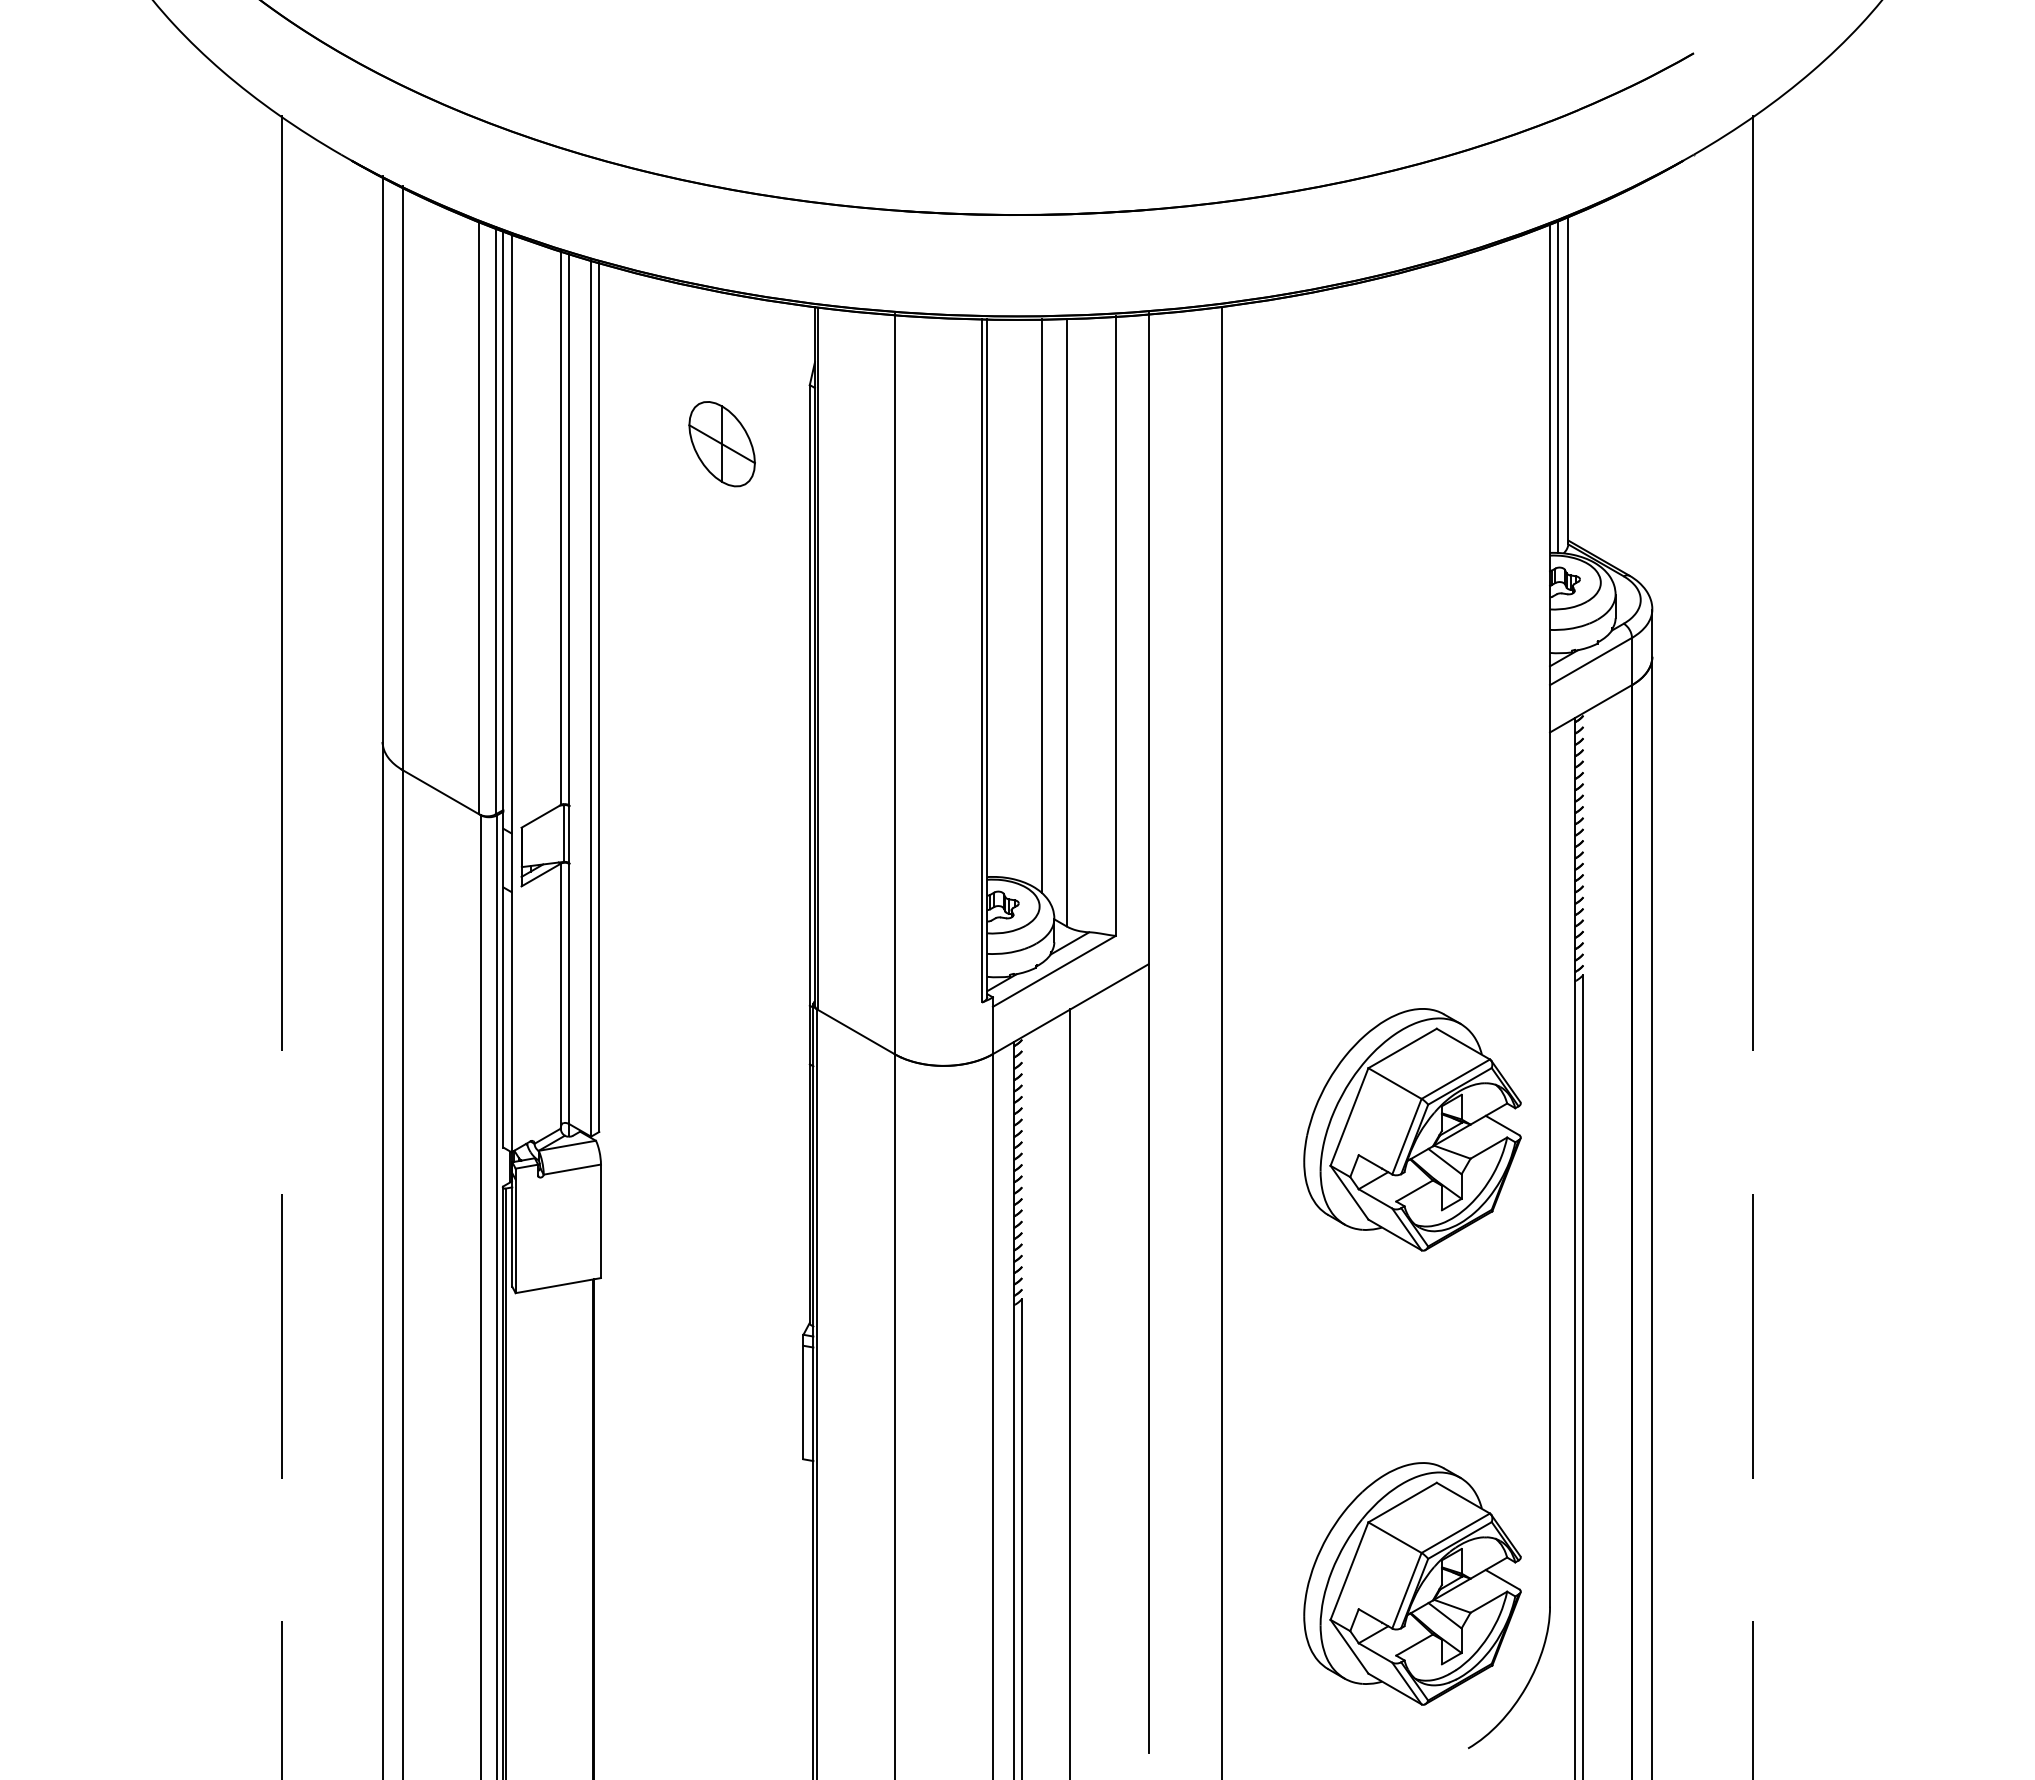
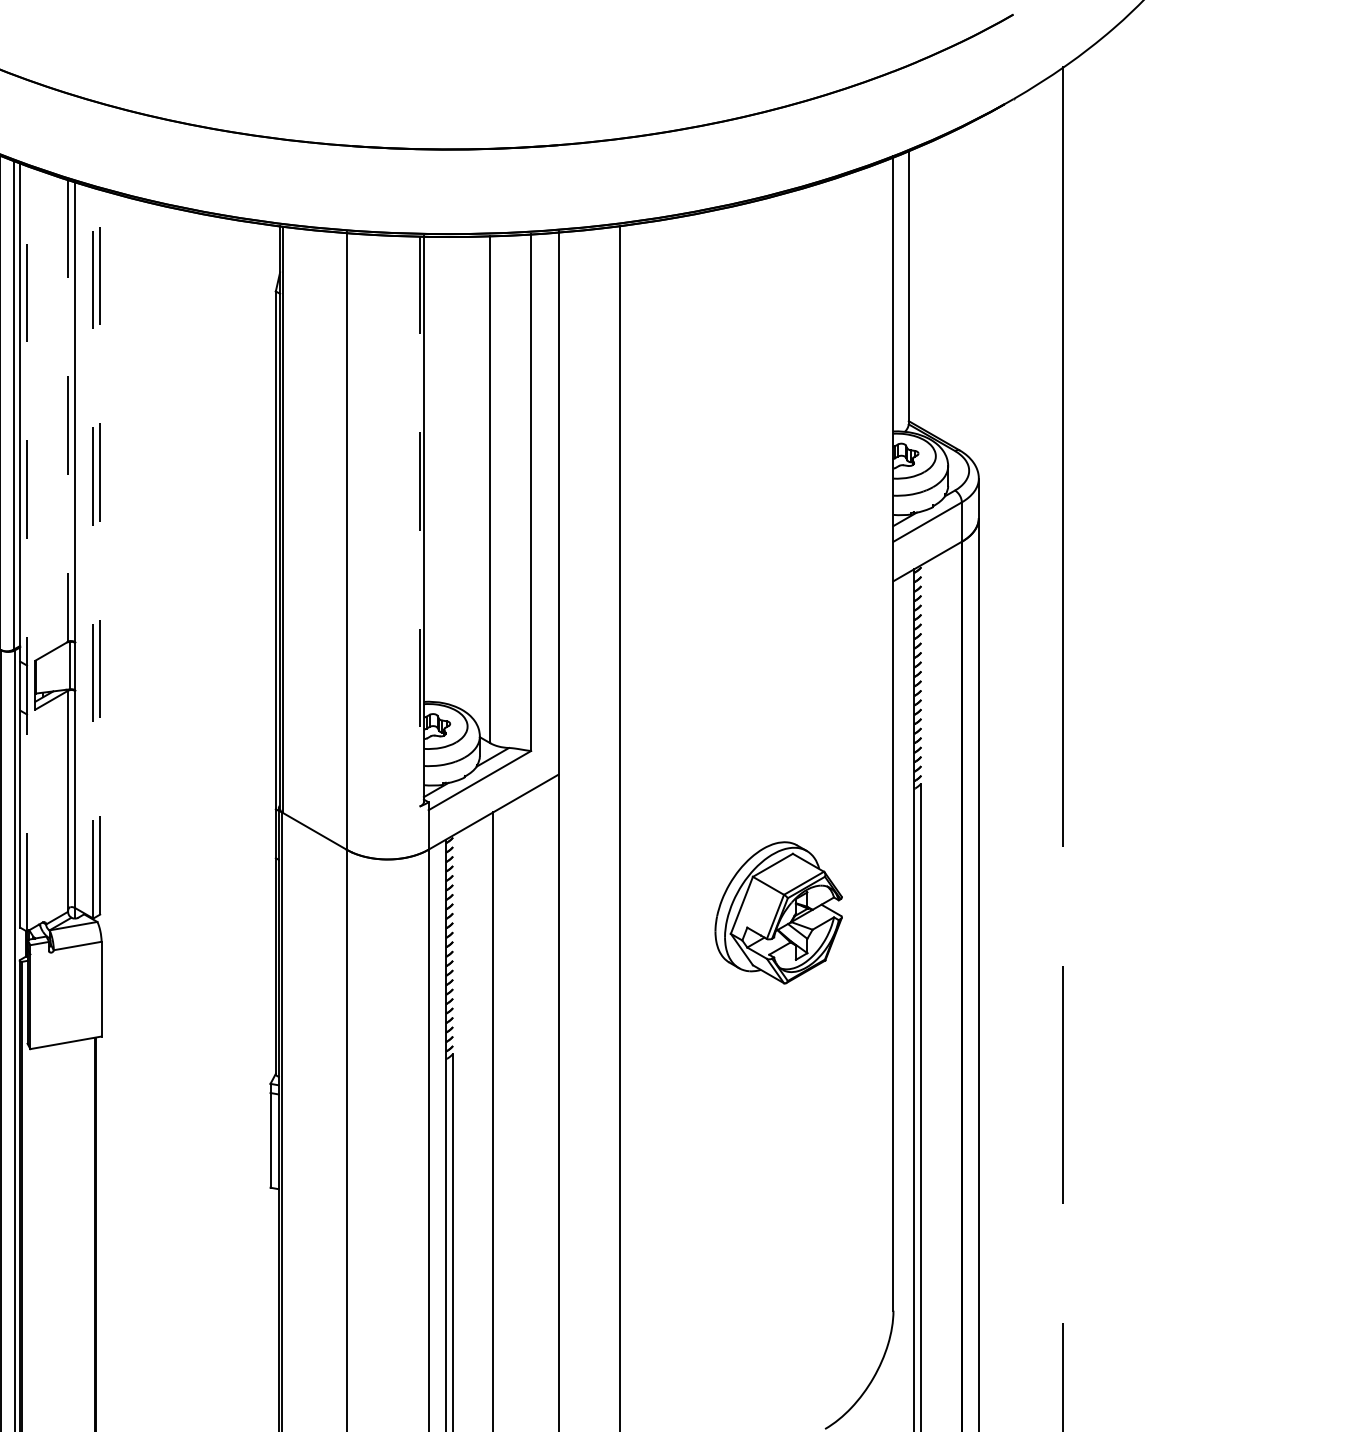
line: (1558, 386) -> (900, 292), removed
part: (721, 444) -> (202, 340), removed
line: (560, 528) -> (67, 411), solid -> dashed
line: (1042, 605) -> (469, 475), removed
line: (982, 660) -> (419, 521), solid -> dashed
line: (511, 692) -> (26, 547), solid -> dashed
line: (591, 697) -> (93, 552), solid -> dashed
line: (599, 697) -> (100, 552), solid -> dashed
part: (1412, 1129) -> (778, 912), size x0.7
part: (1412, 1583) -> (778, 1291), removed

